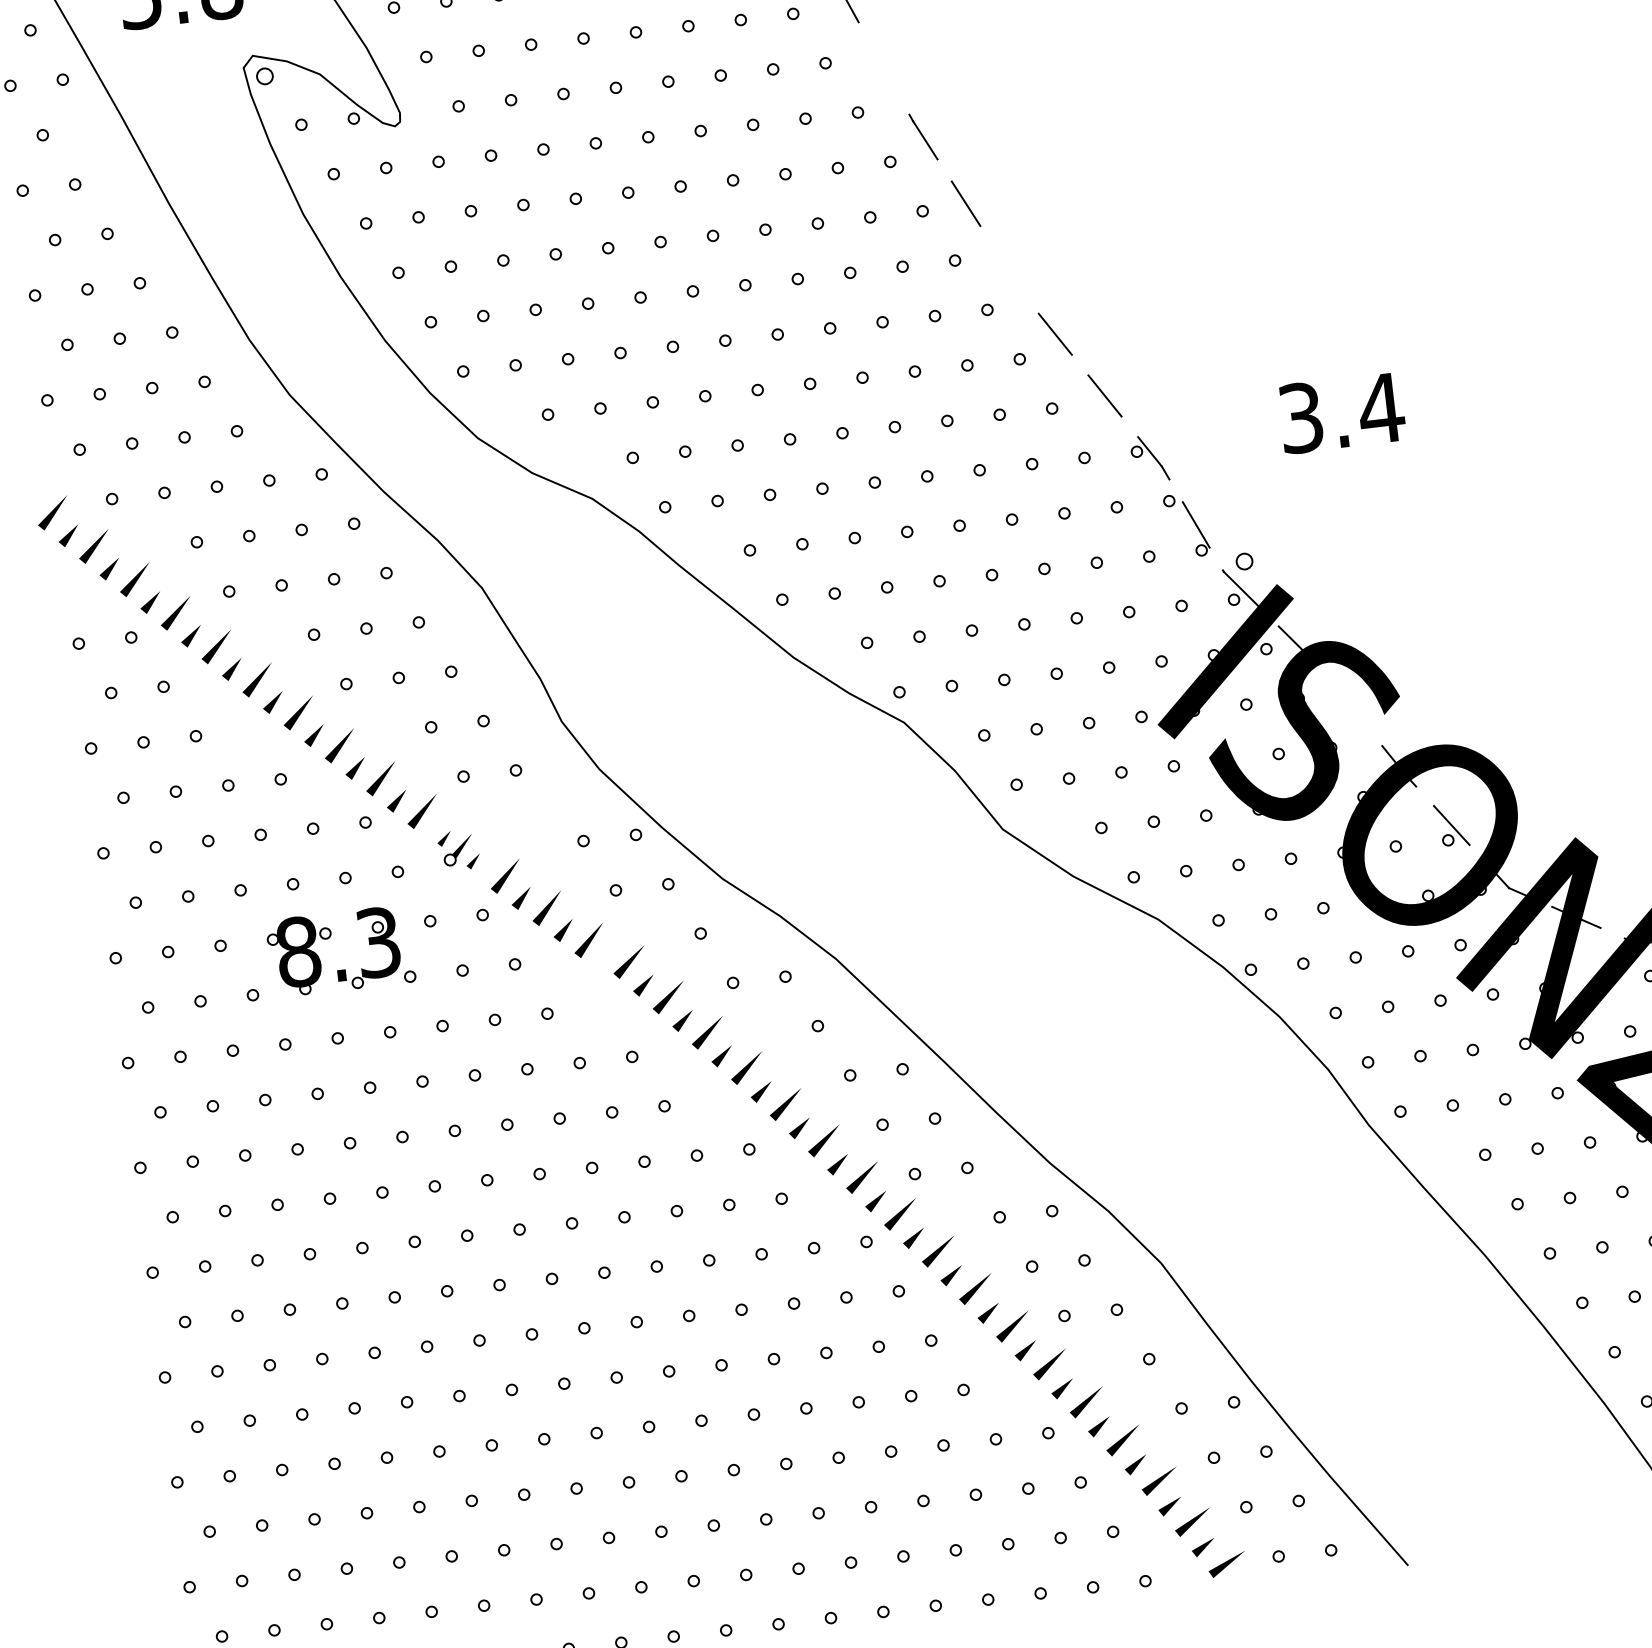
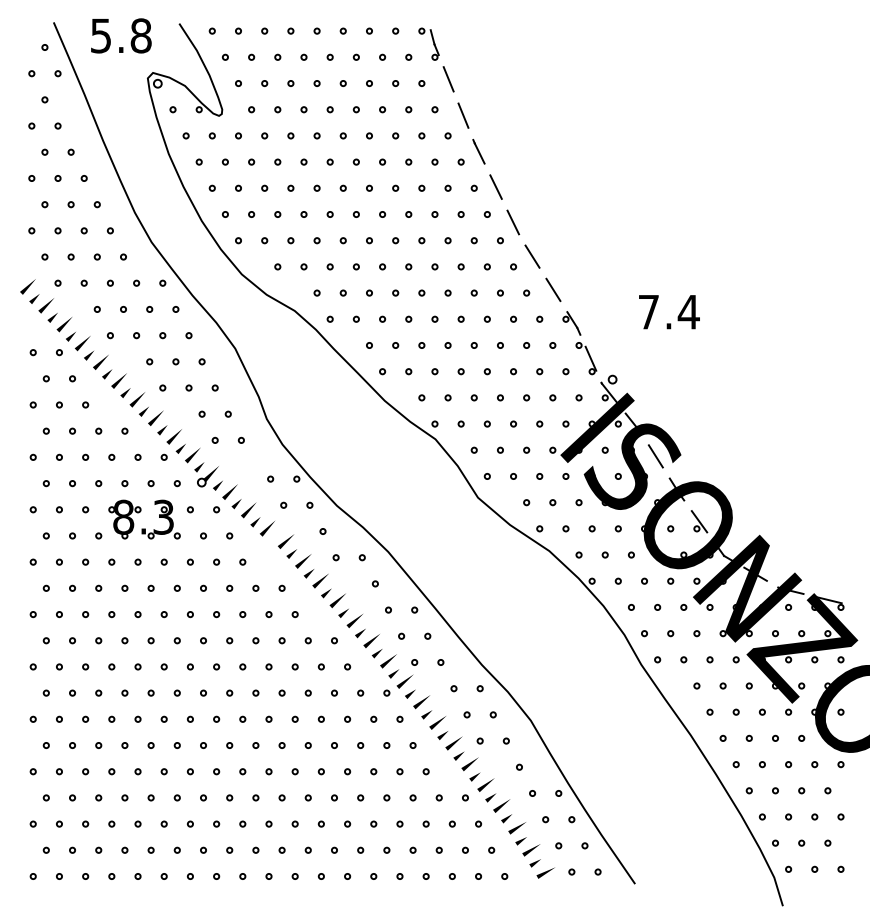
line: (884, 68) -> (463, 115), added
line: (1009, 270) -> (513, 222), added
text: (1300, 416) -> (648, 311), 3.4 -> 7.4
line: (1348, 705) -> (655, 456), added
part: (458, 850) -> (208, 476), size x1.43

